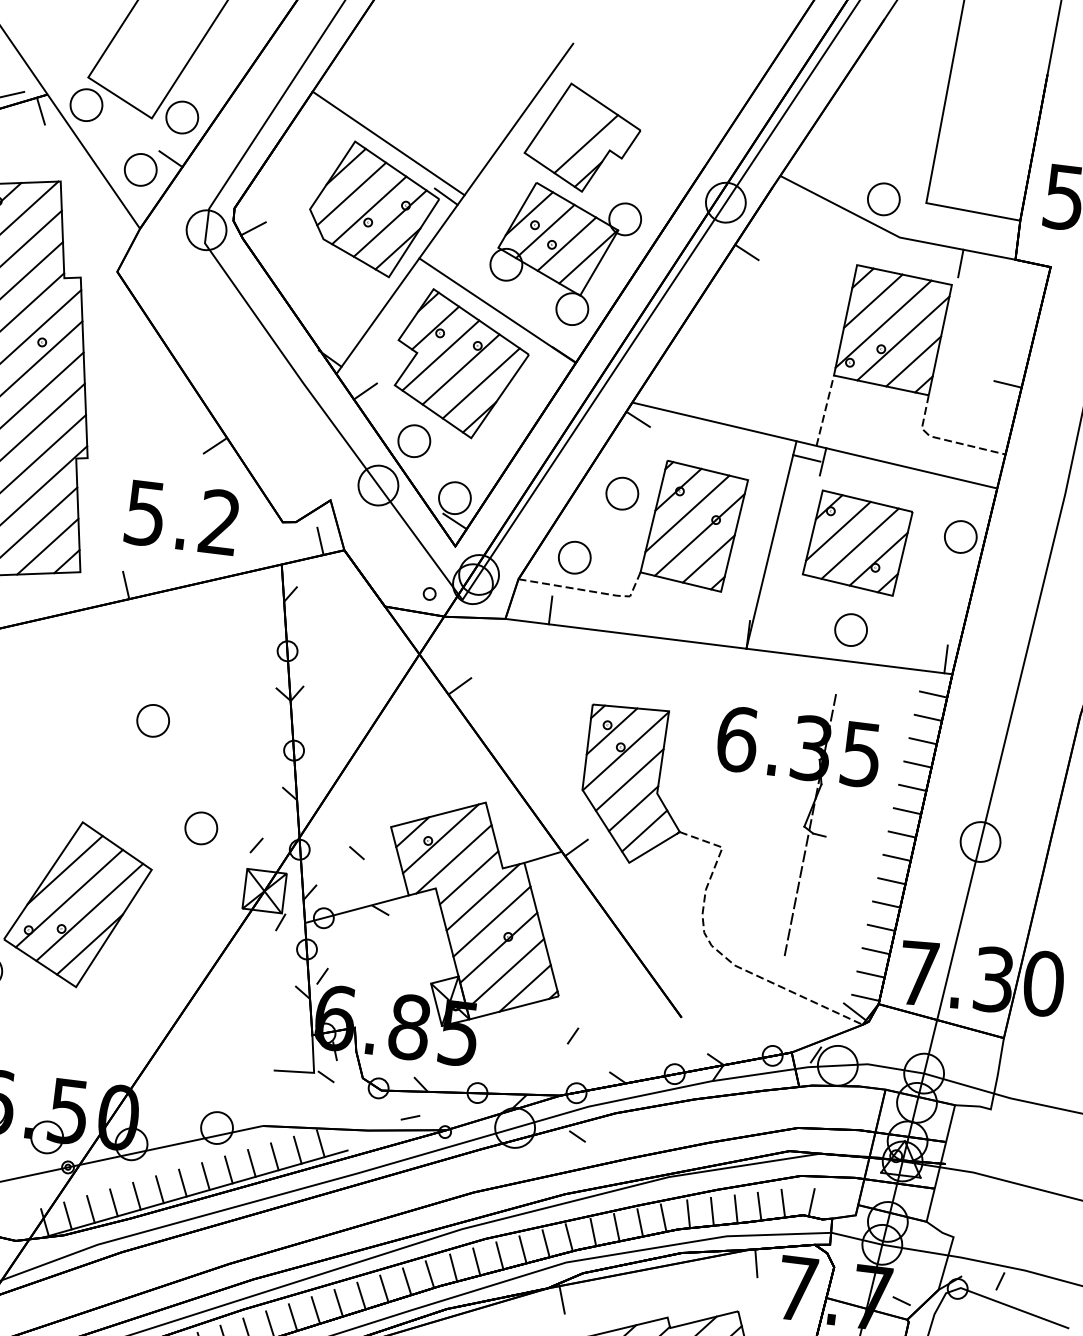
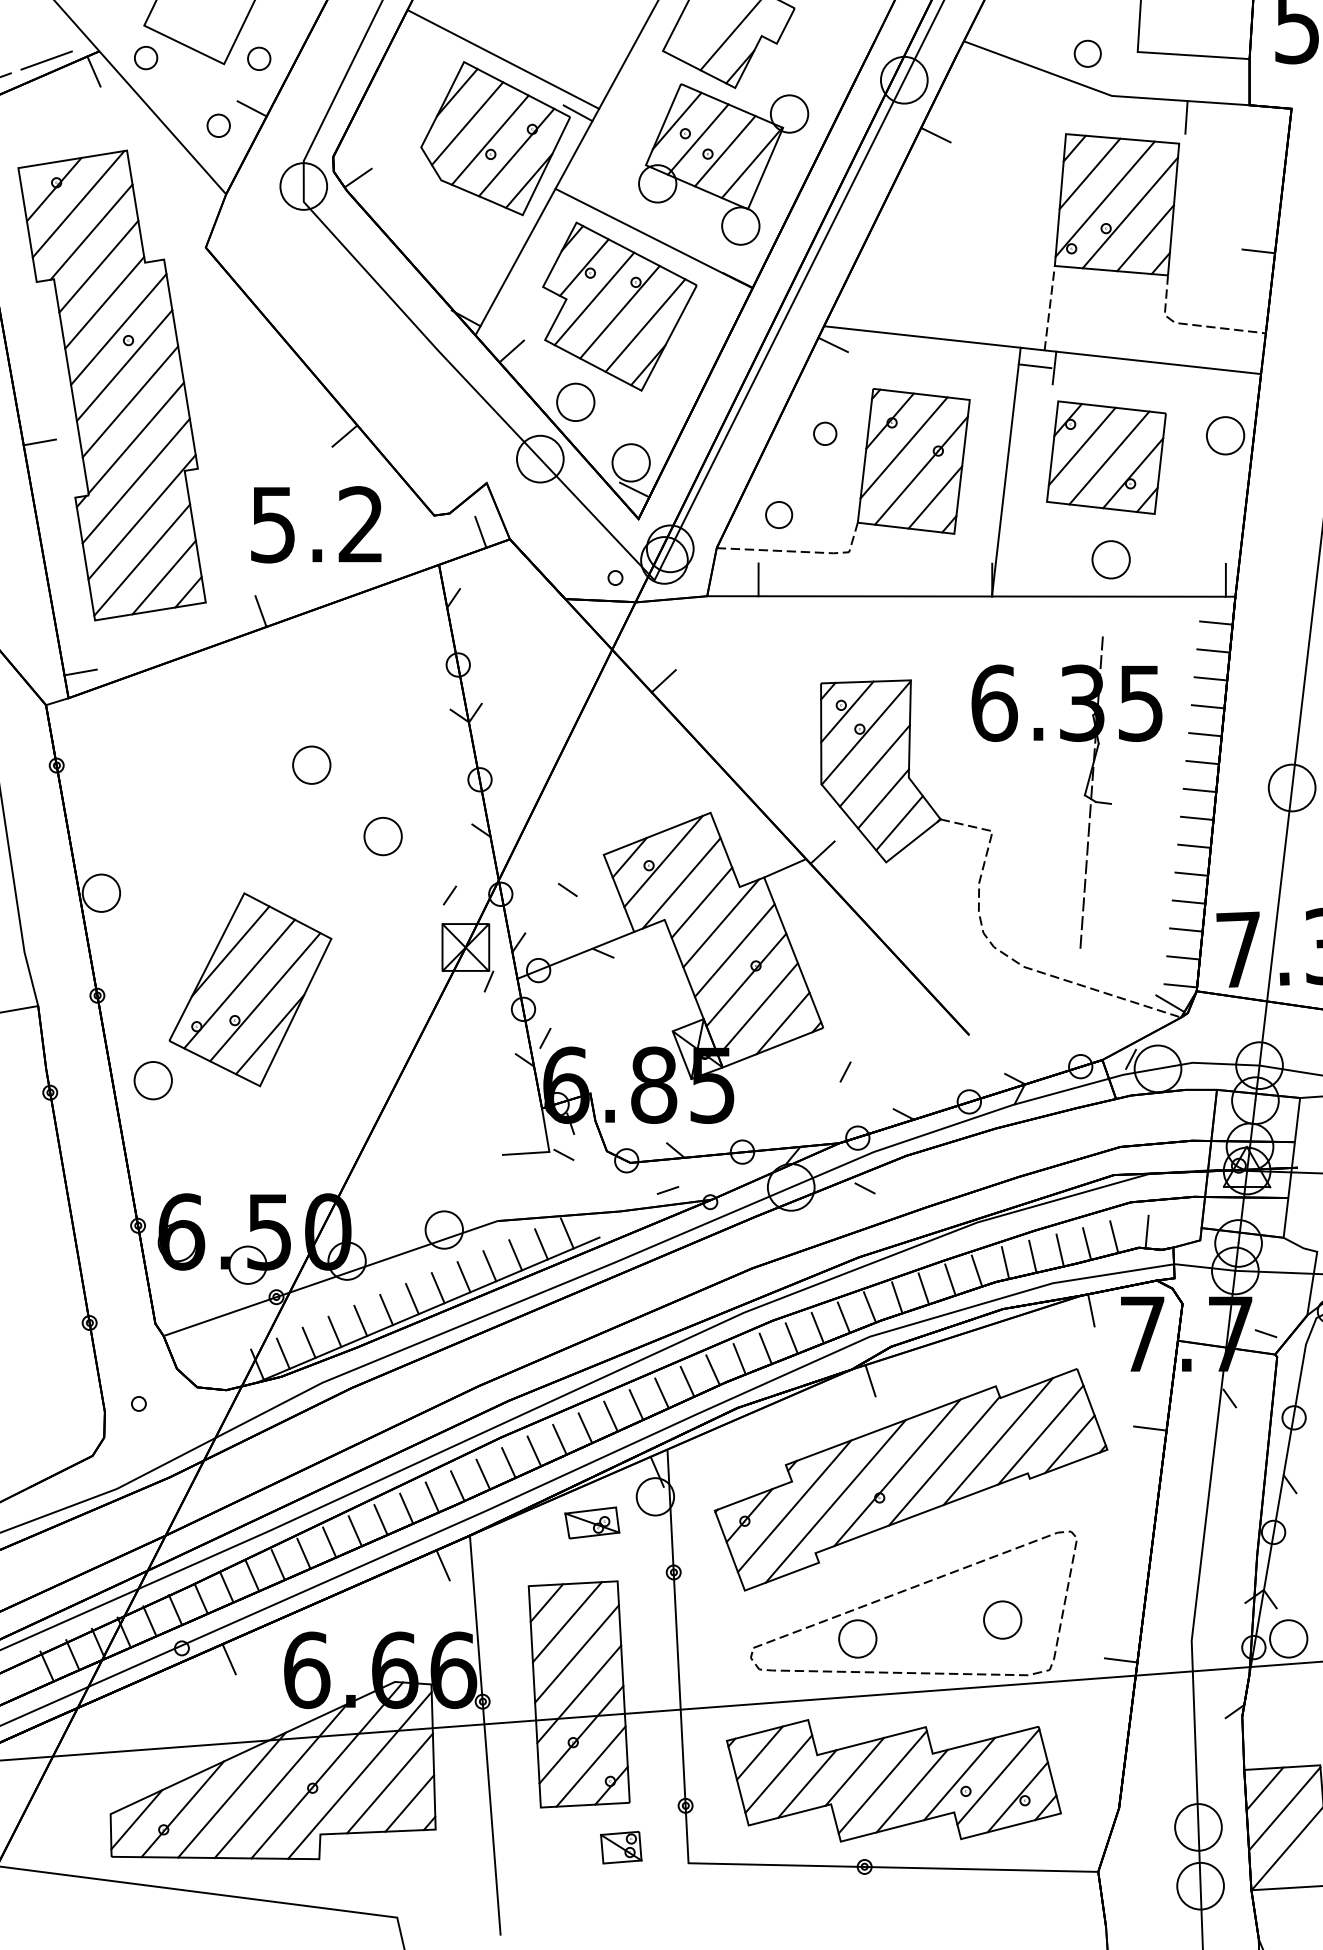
part: (86, 104) -> (145, 57), size x0.6
part: (181, 117) -> (258, 58), size x0.6
part: (140, 169) -> (218, 125), size x0.6
part: (883, 199) -> (1087, 53), size x0.7
part: (621, 493) -> (824, 433), size x0.6
part: (574, 557) -> (778, 514), size x0.7
part: (200, 828) -> (382, 836), moved

